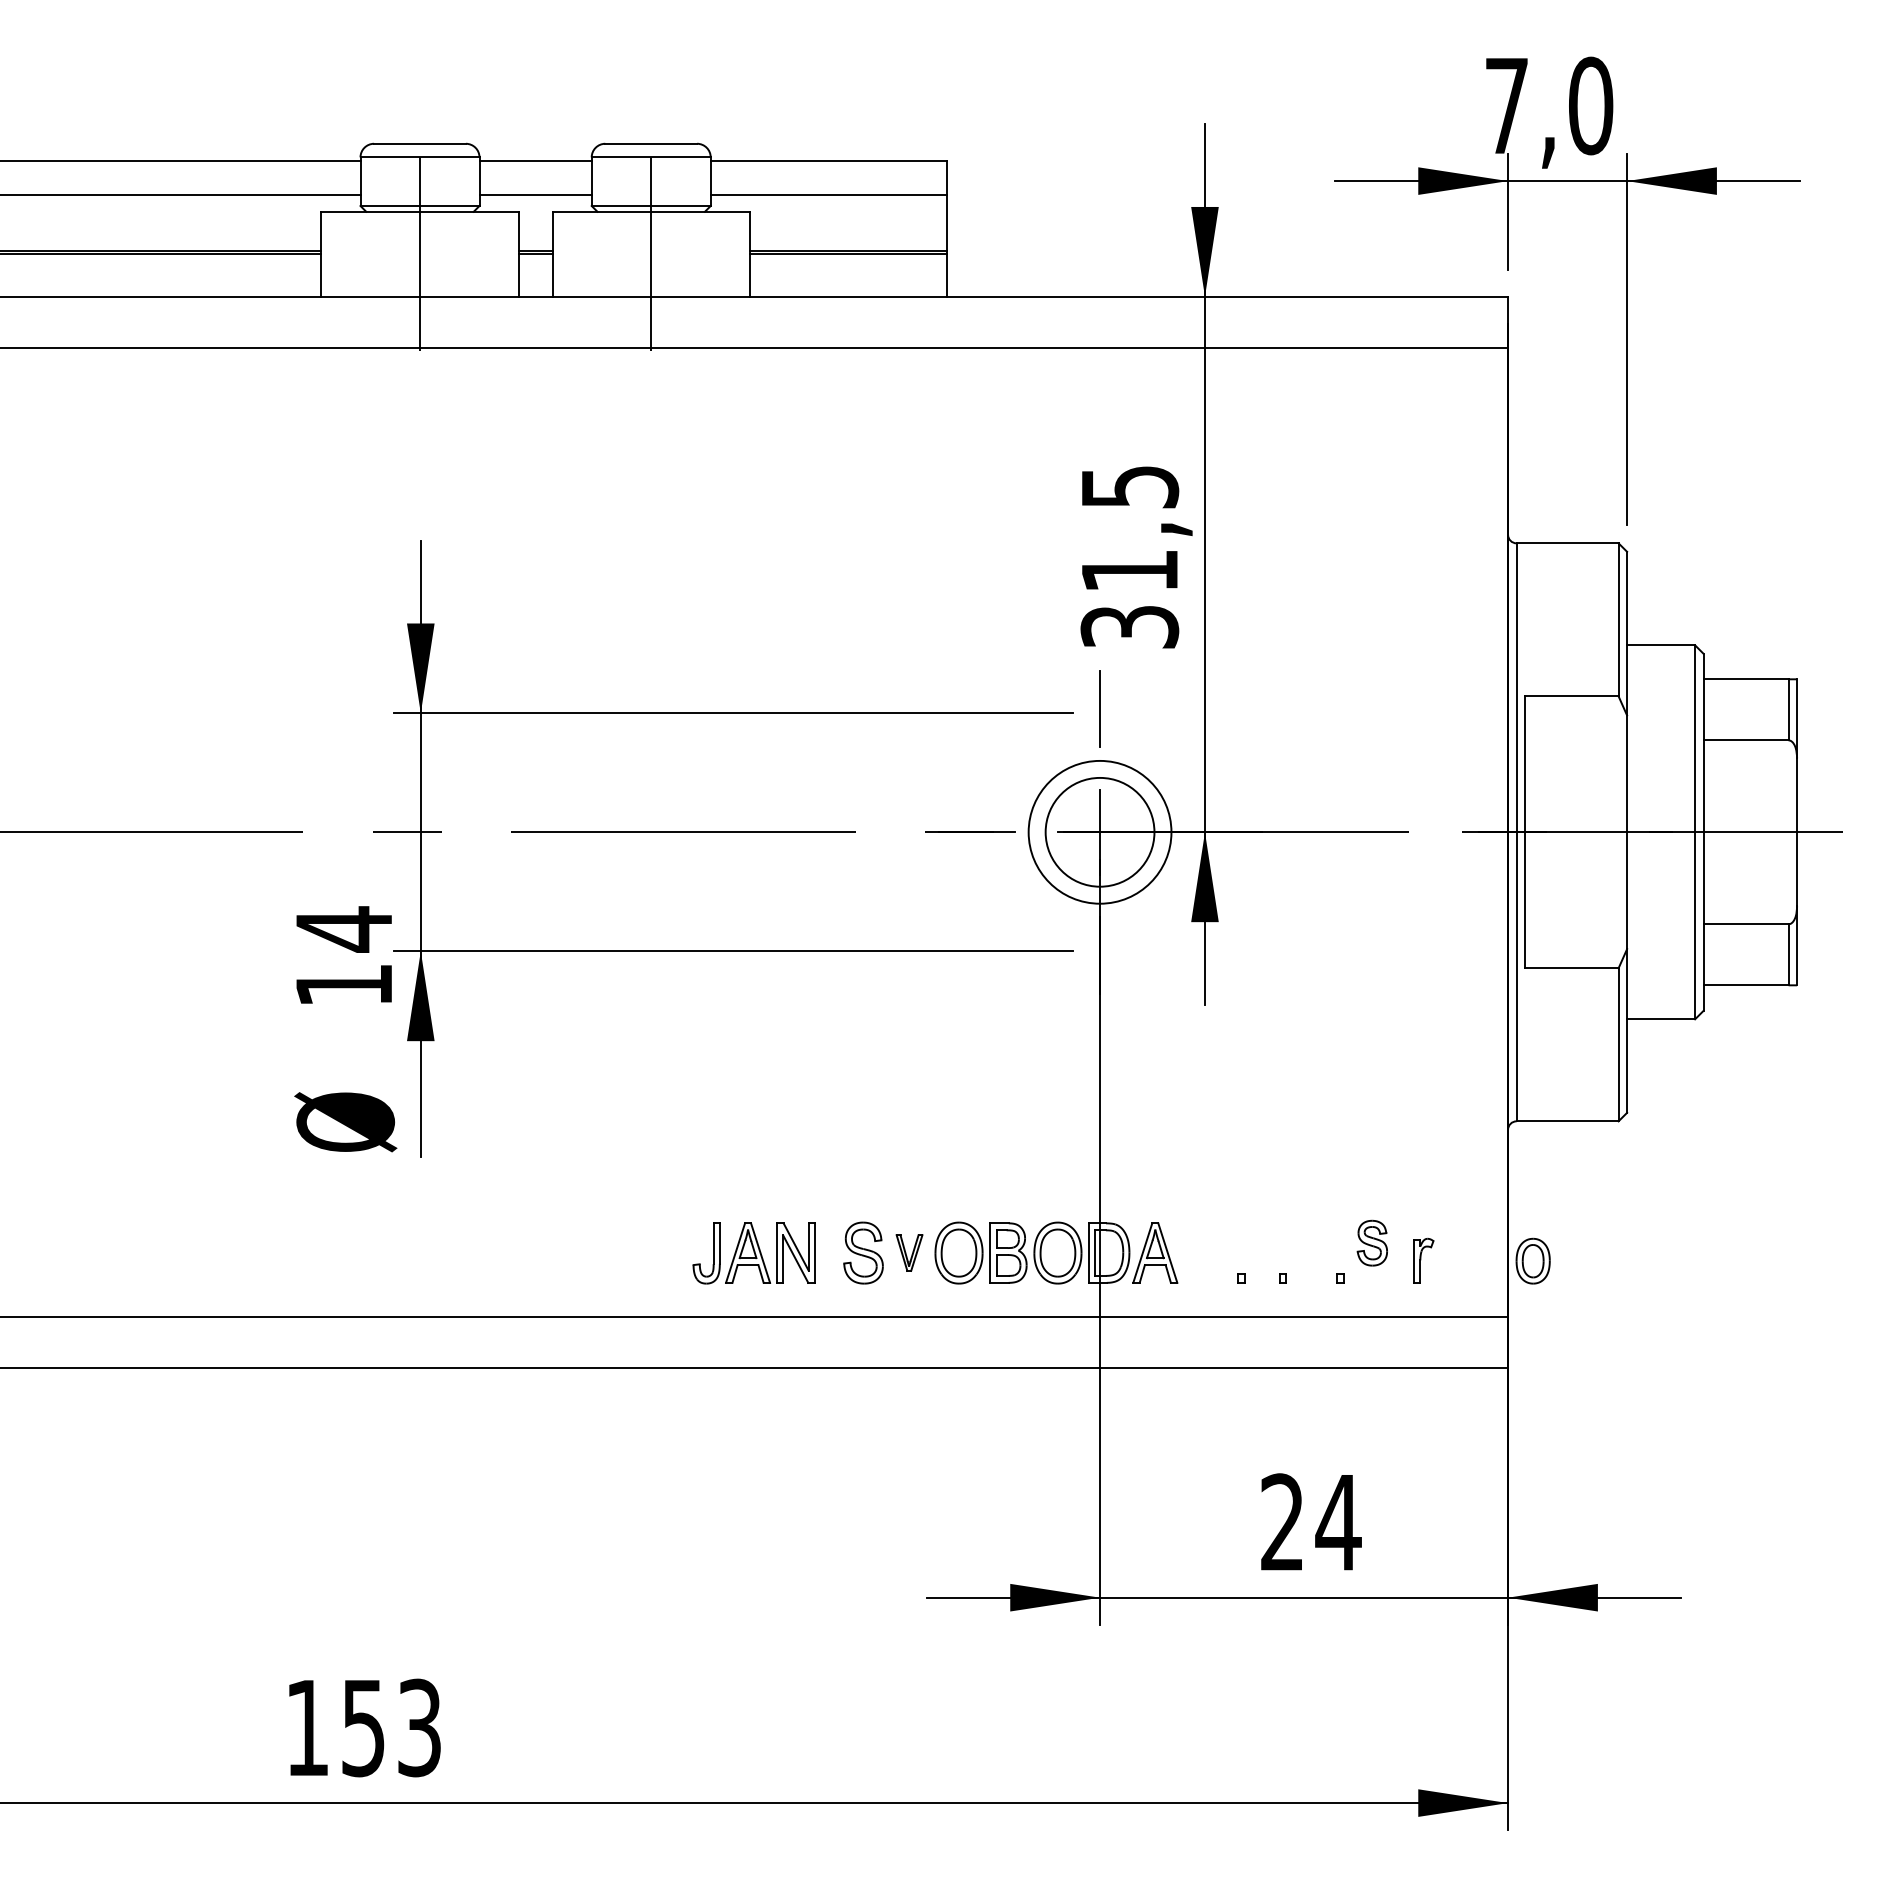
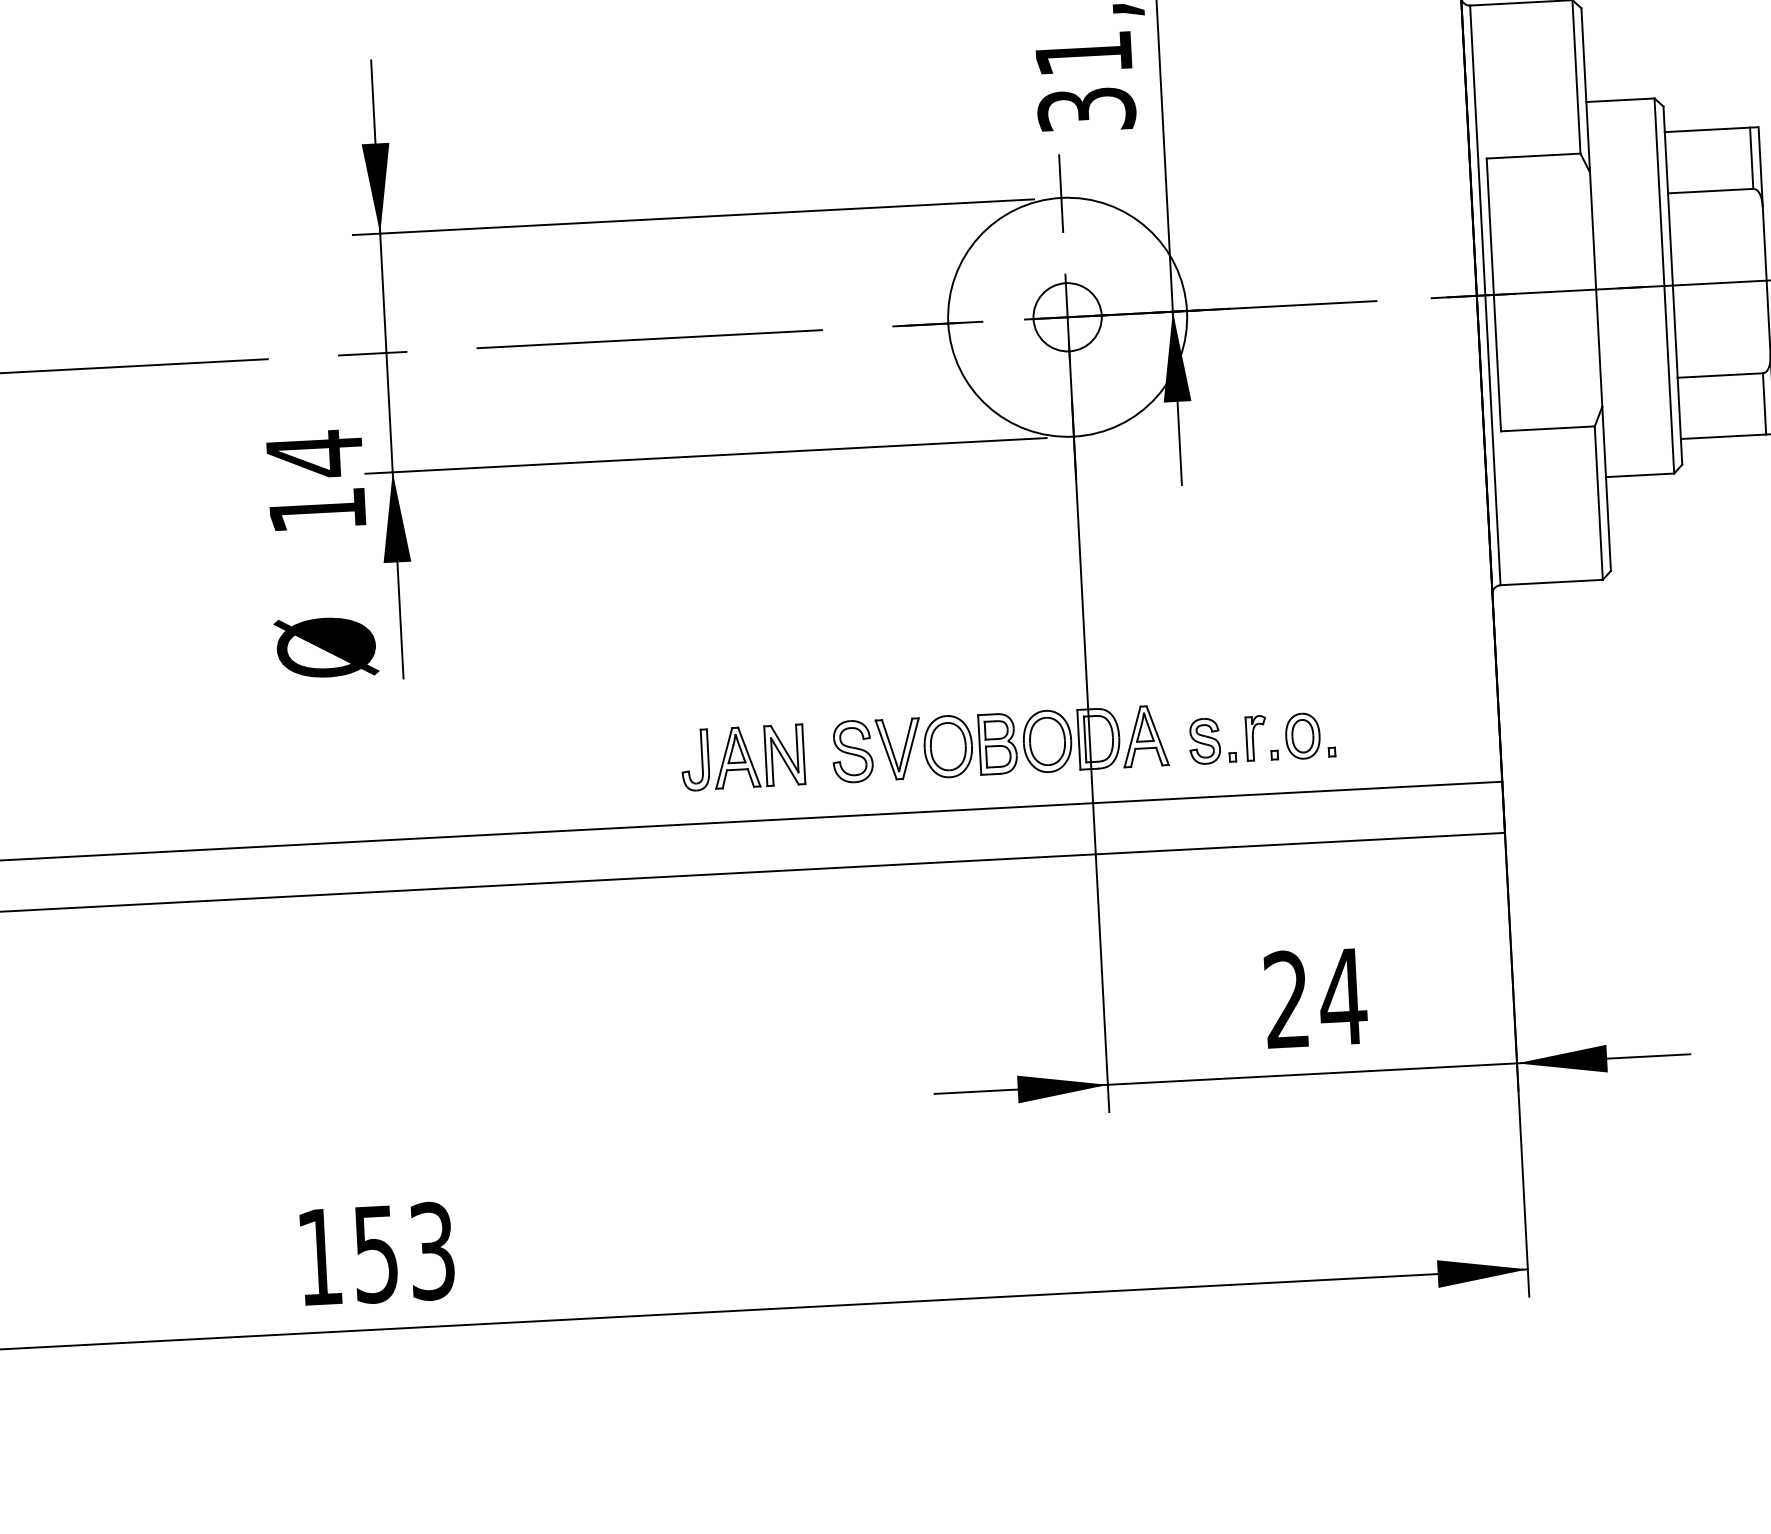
circle: (1100, 832) -> (1068, 317), size x0.62
circle: (1100, 832) -> (1068, 317), size x1.67
part: (1371, 1242) -> (1203, 740), moved
part: (909, 1252) -> (898, 748), size x1.67
part: (1423, 1260) -> (1256, 737), moved
part: (1532, 1260) -> (1302, 735), moved

